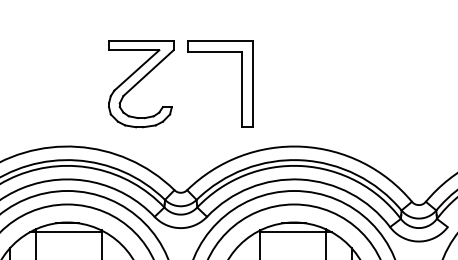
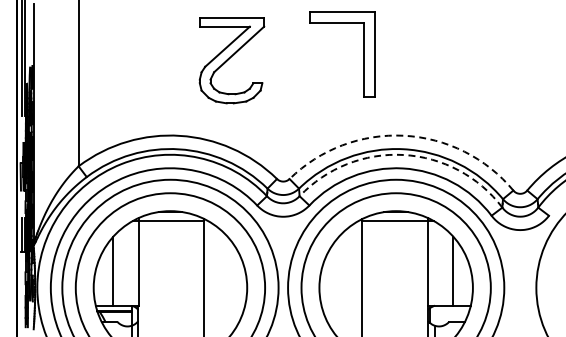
part: (140, 84) -> (231, 60), moved
part: (241, 84) -> (363, 54), moved
arc: (302, 146) -> (404, 135), solid -> dashed
arc: (301, 165) -> (403, 154), solid -> dashed

